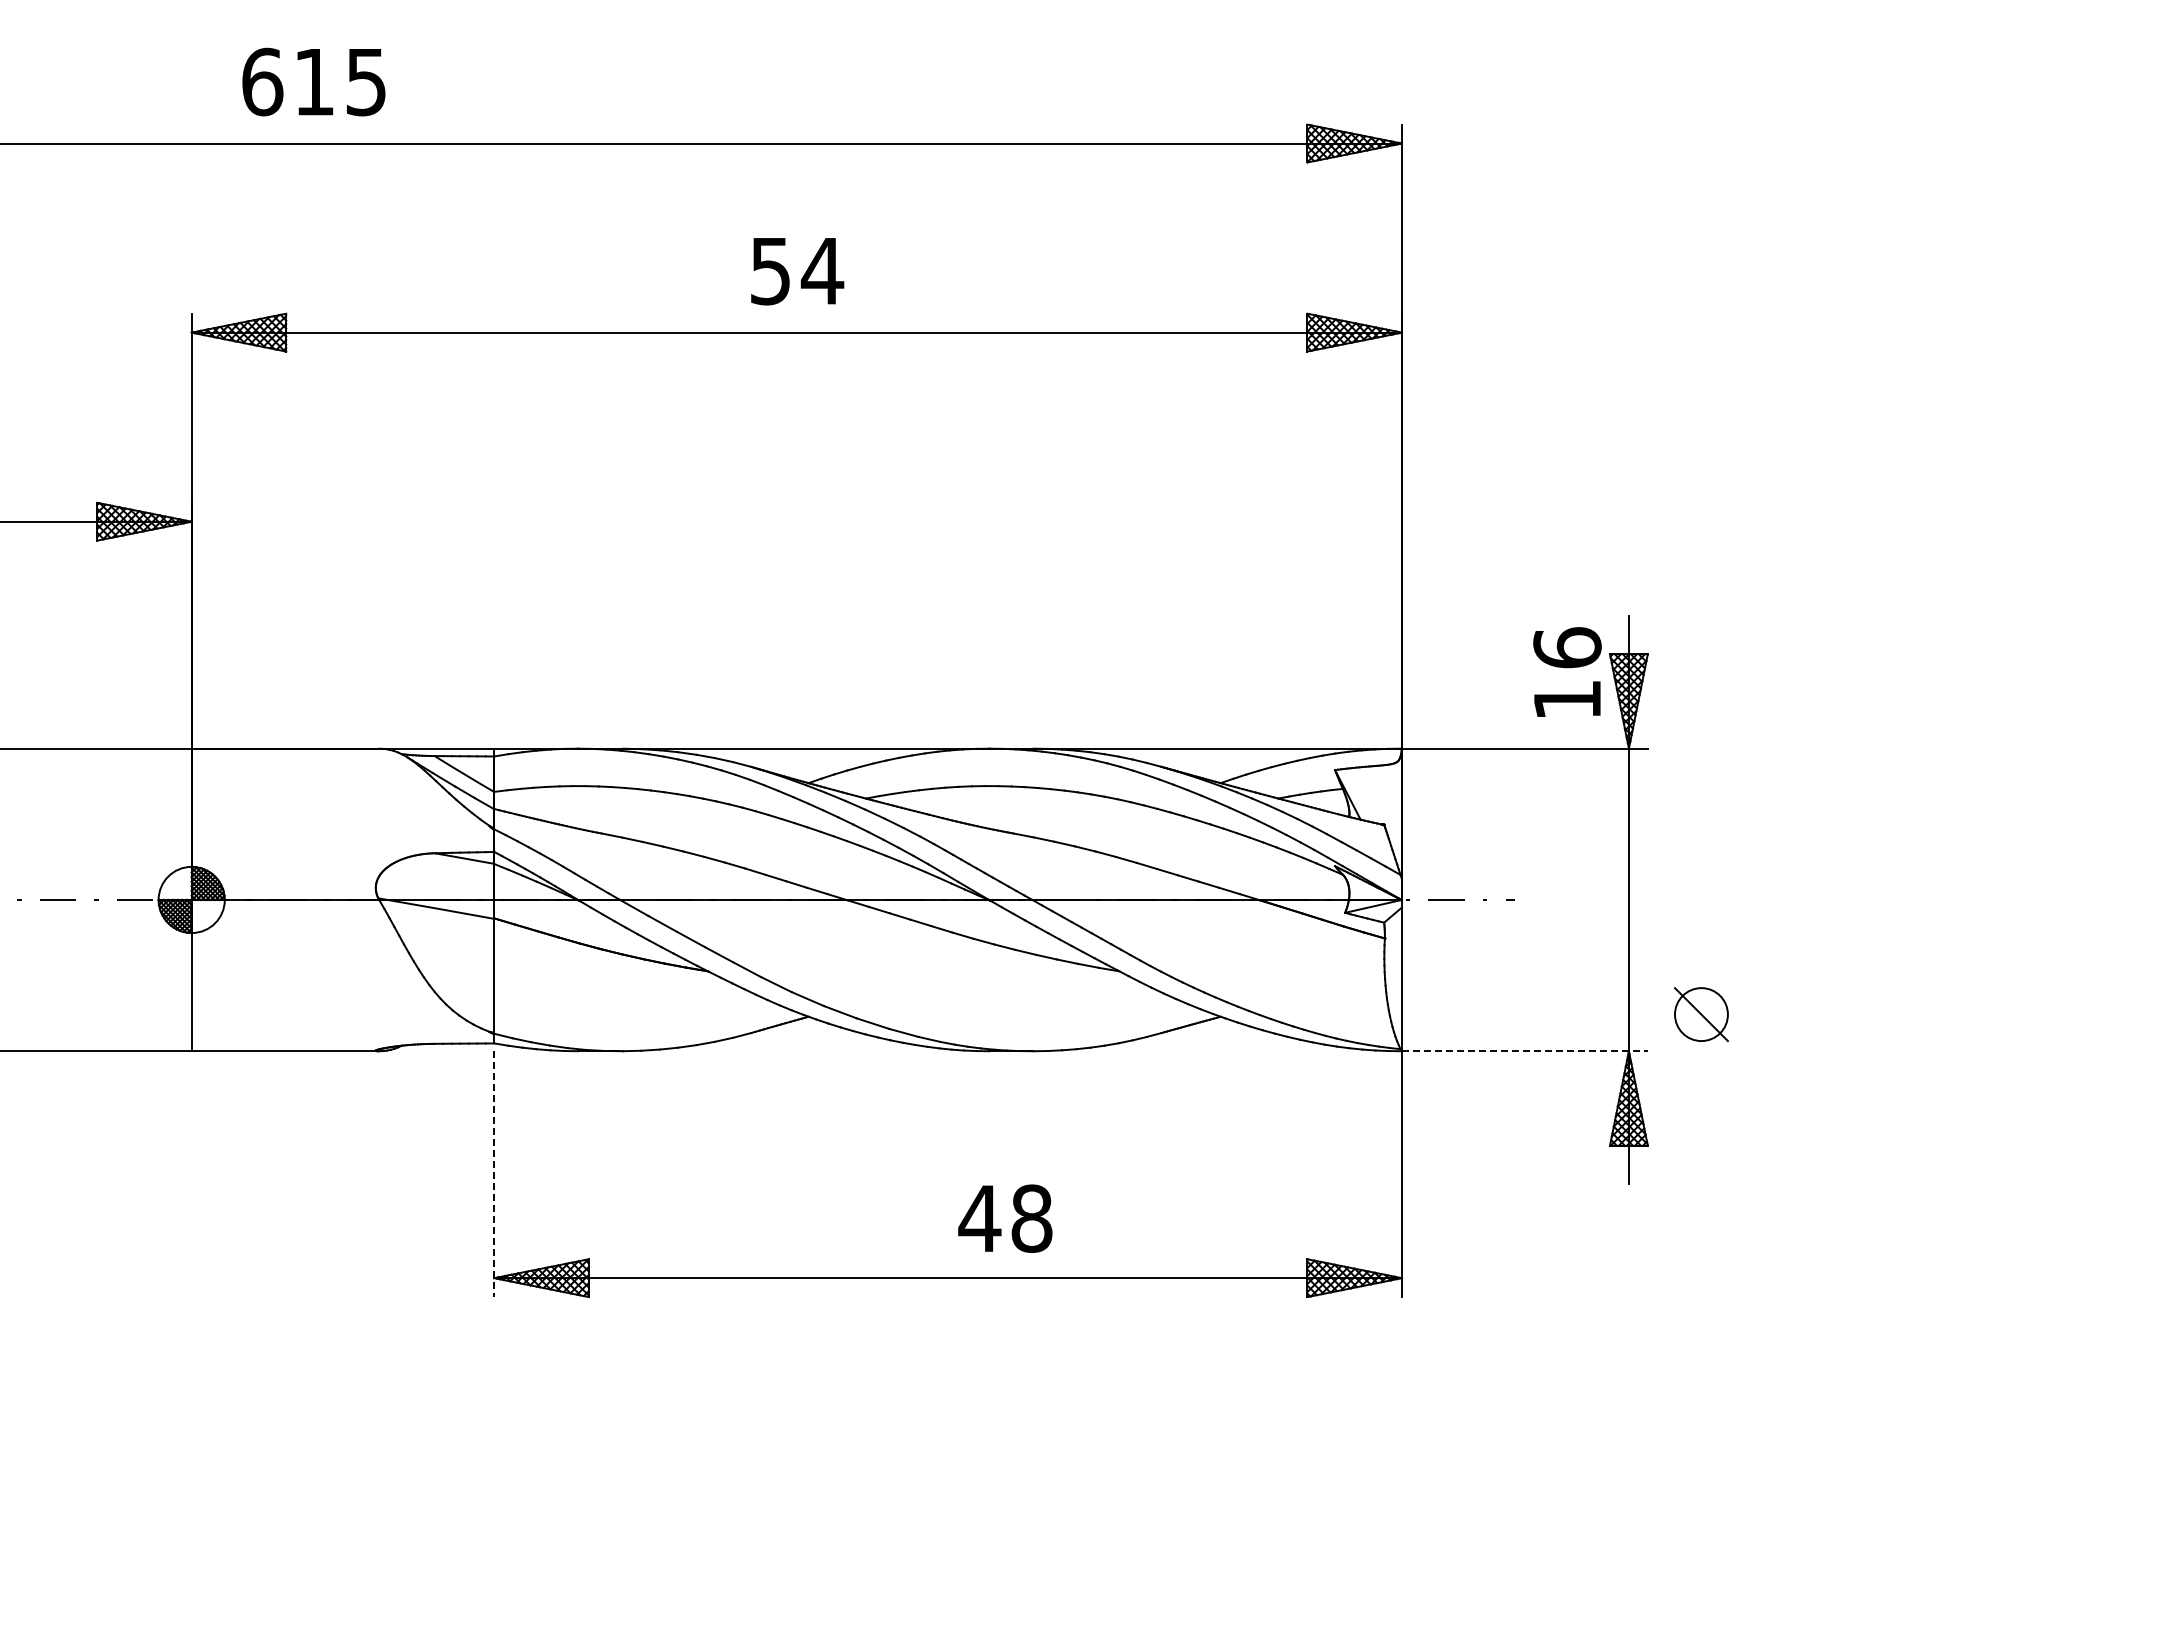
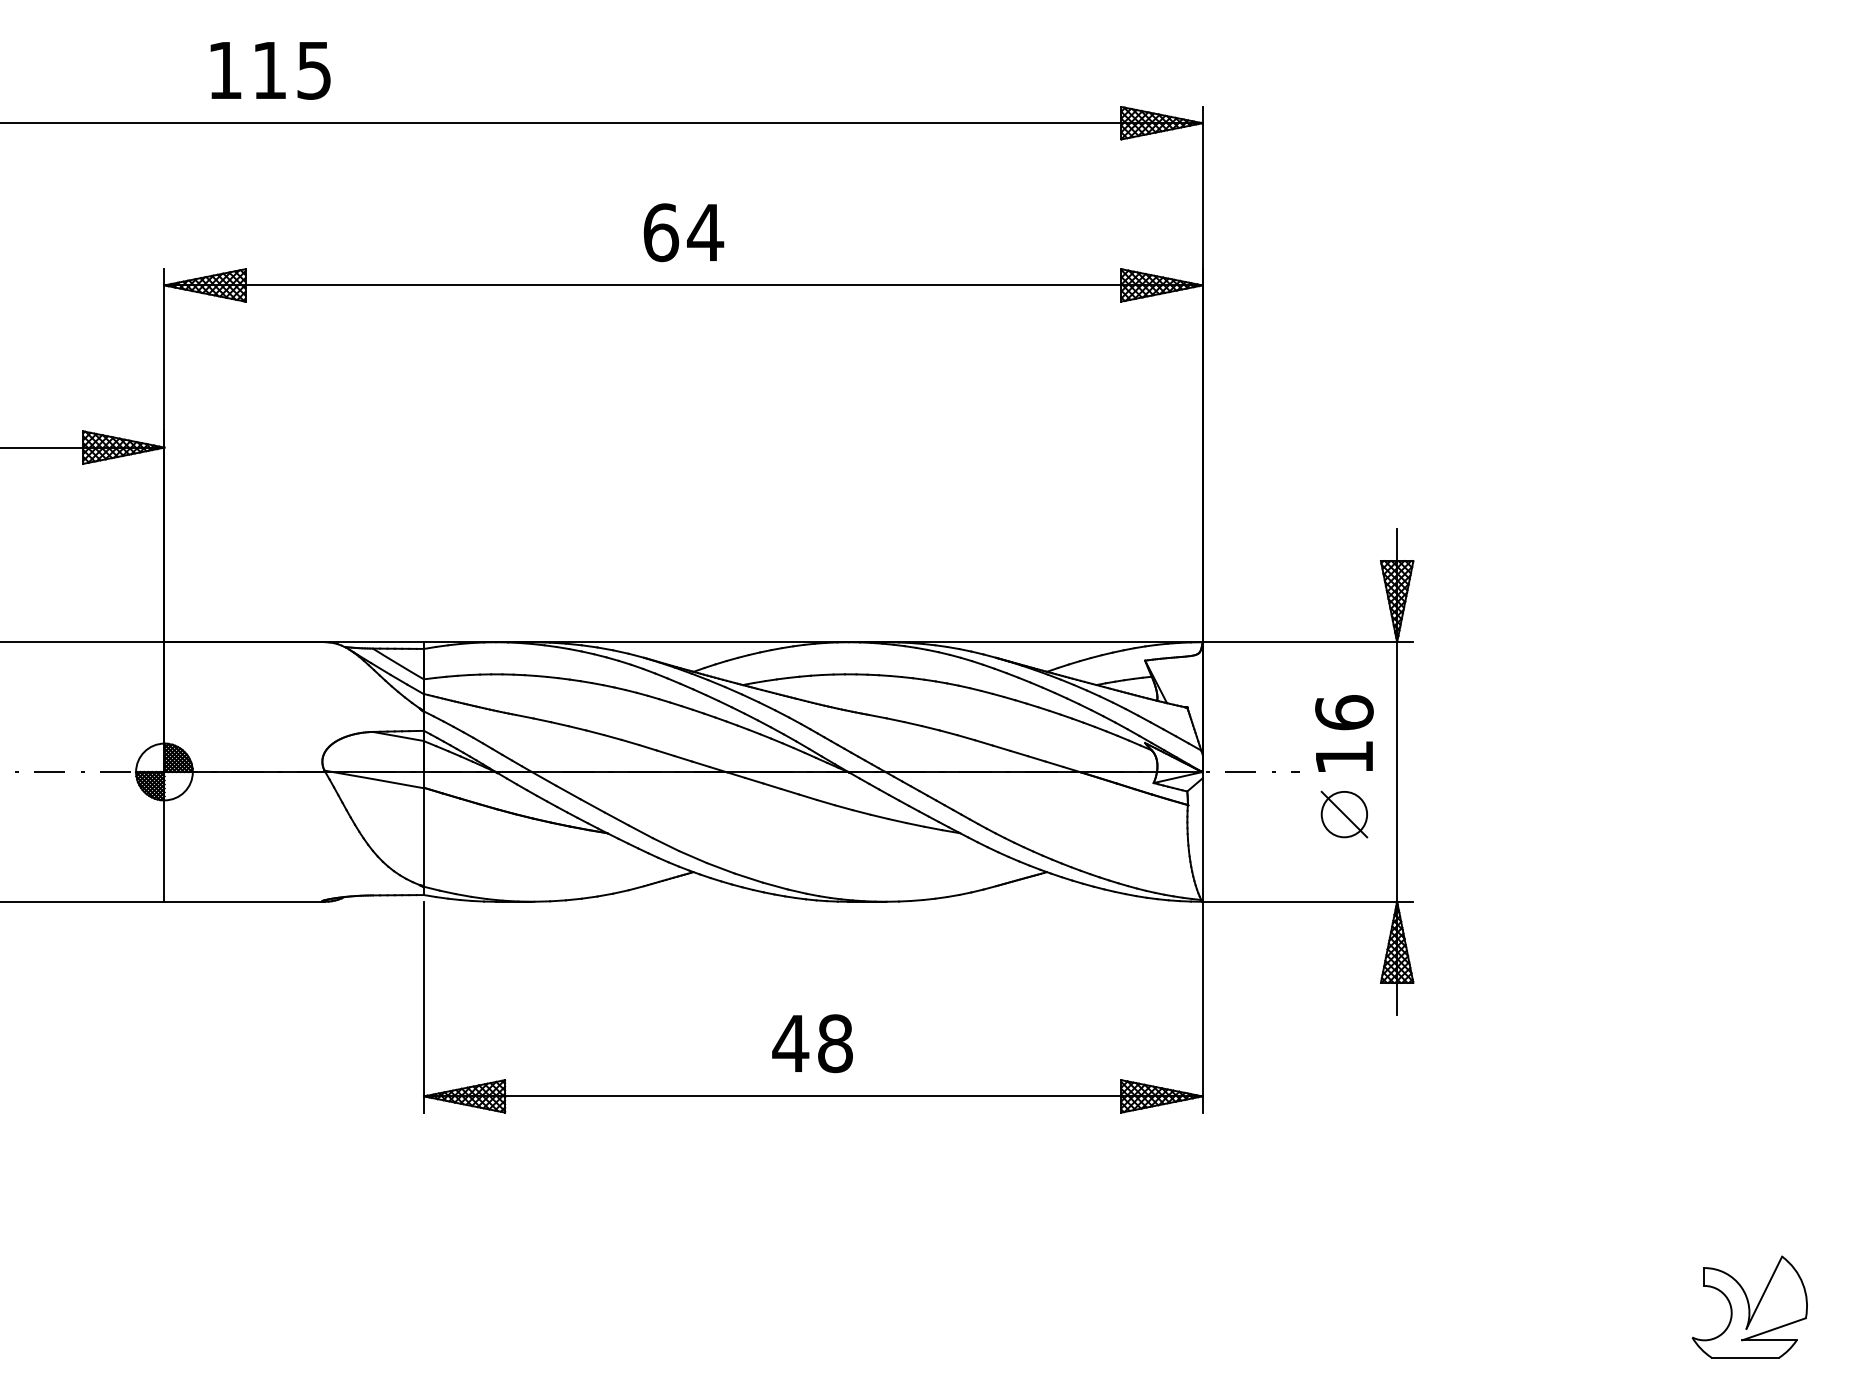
text: (262, 81) -> (225, 70), 615 -> 115
text: (770, 271) -> (660, 232), 54 -> 64
text: (1567, 671) -> (1344, 733), moved
part: (1701, 1014) -> (1344, 814), moved
line: (1524, 1051) -> (1307, 901), dashed -> solid
line: (494, 1174) -> (424, 1007), dashed -> solid
text: (1005, 1218) -> (812, 1043), moved
part: (2039, 1523) -> (1749, 1306), added

